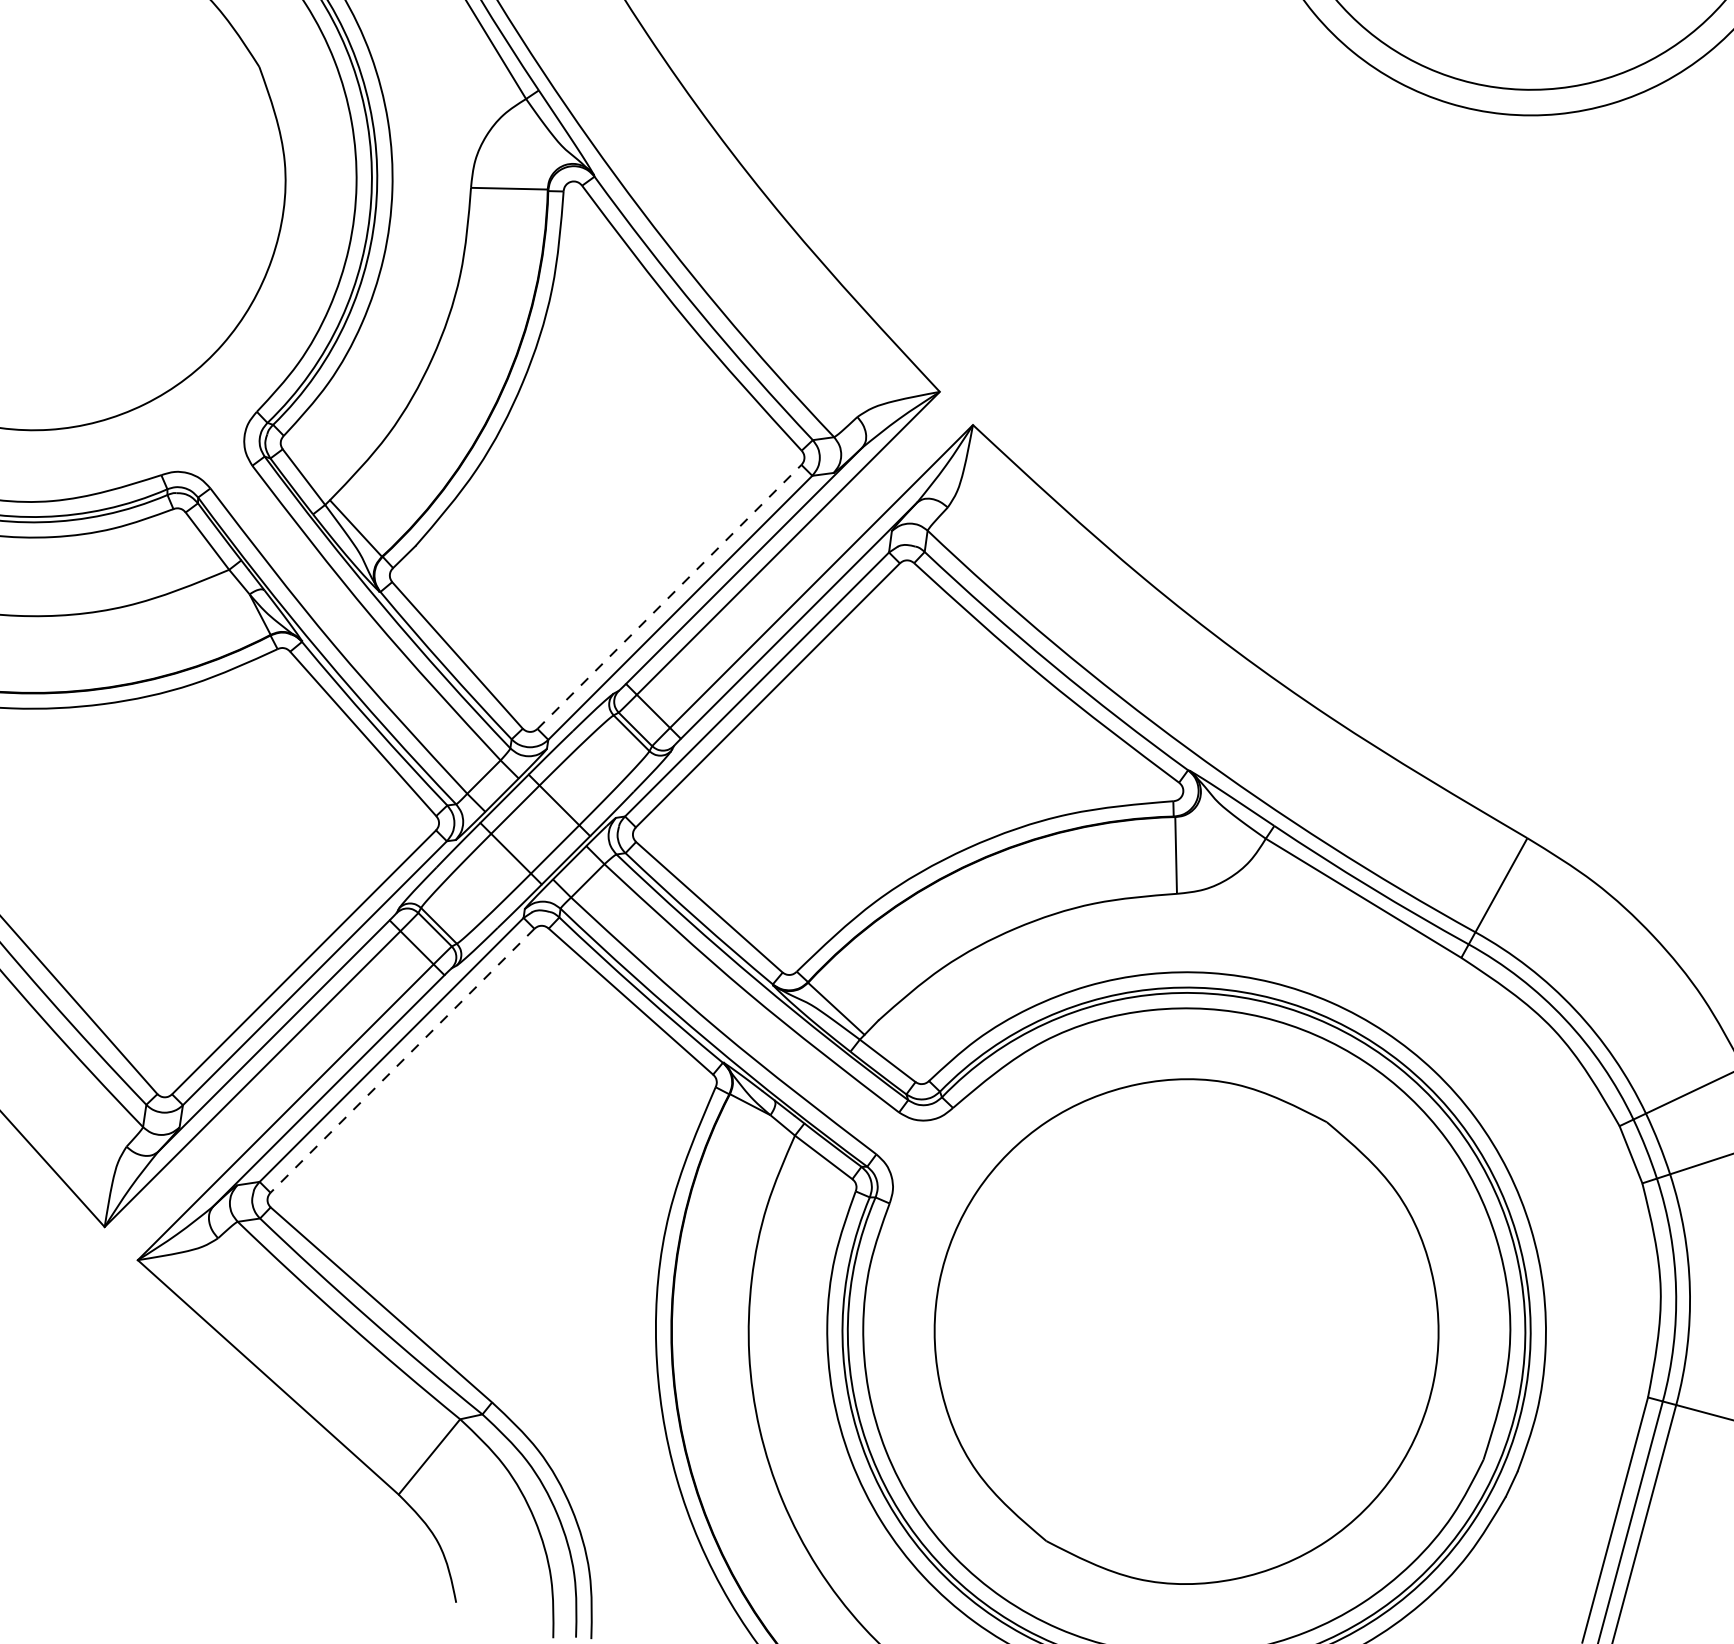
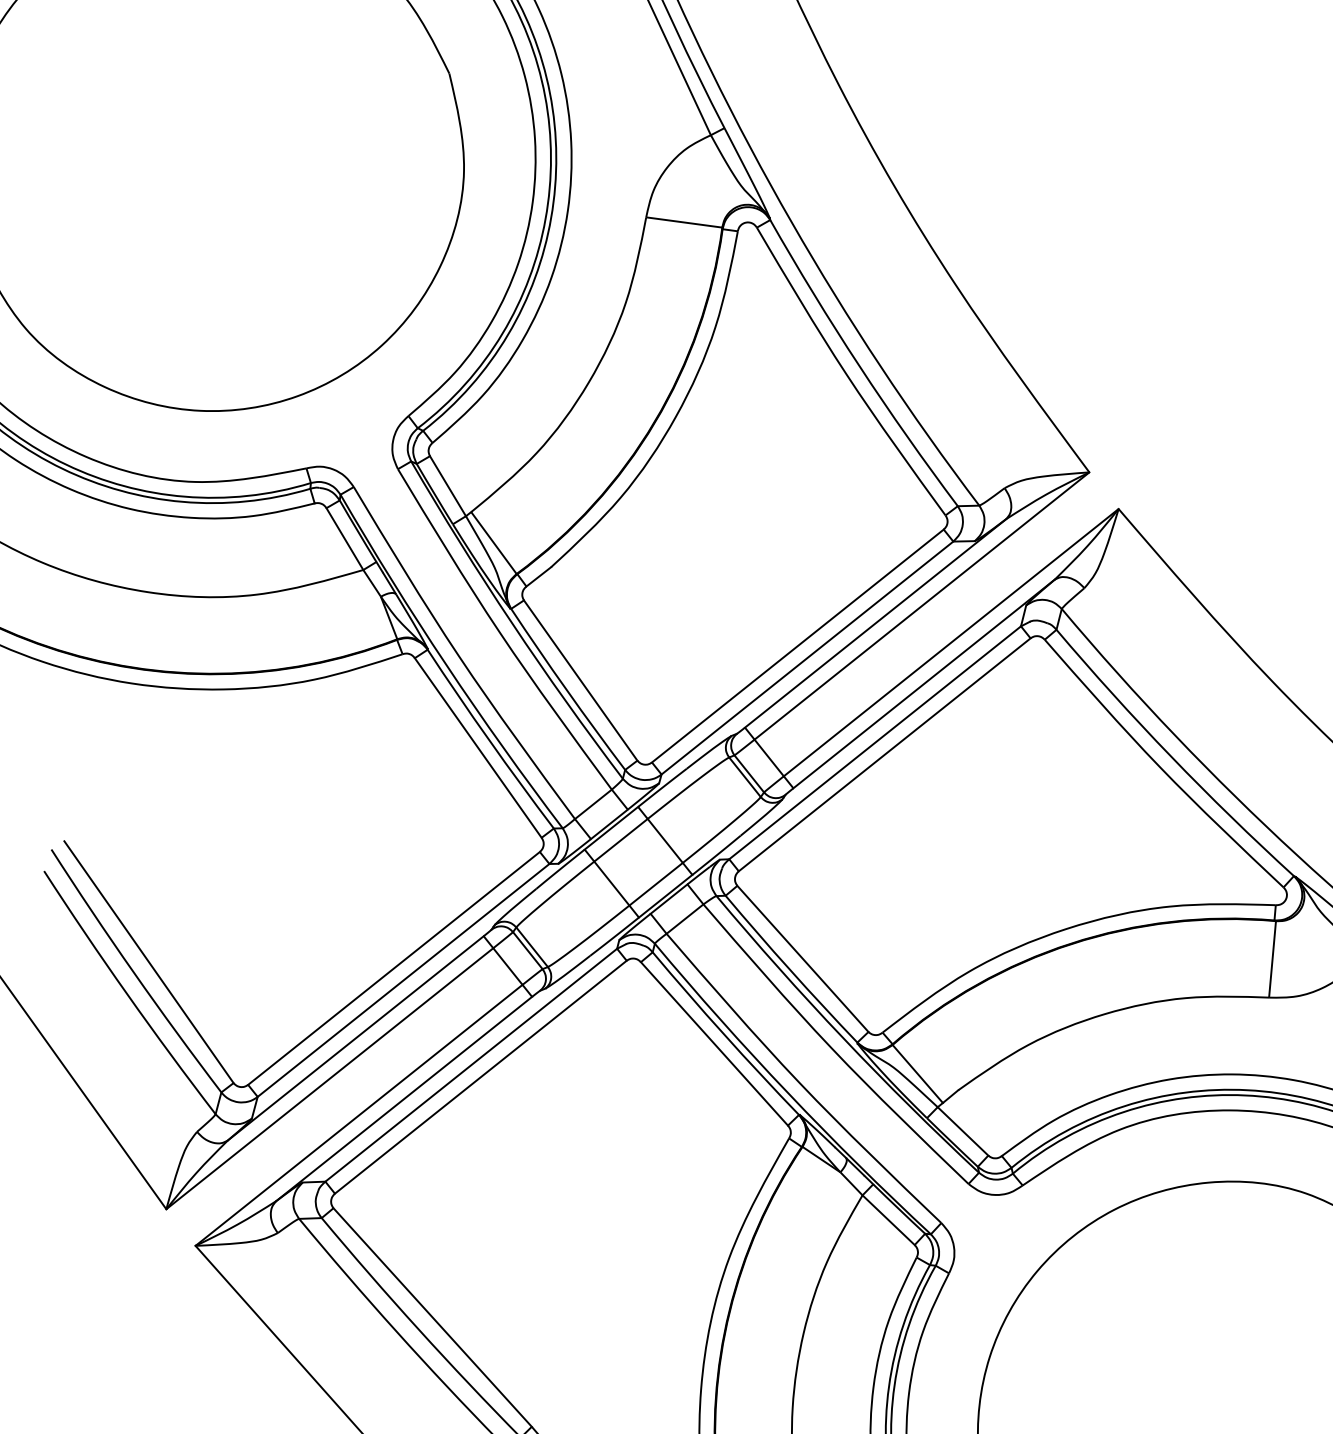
line: (669, 596) -> (797, 645), dashed -> solid
line: (402, 1060) -> (480, 1076), dashed -> solid

